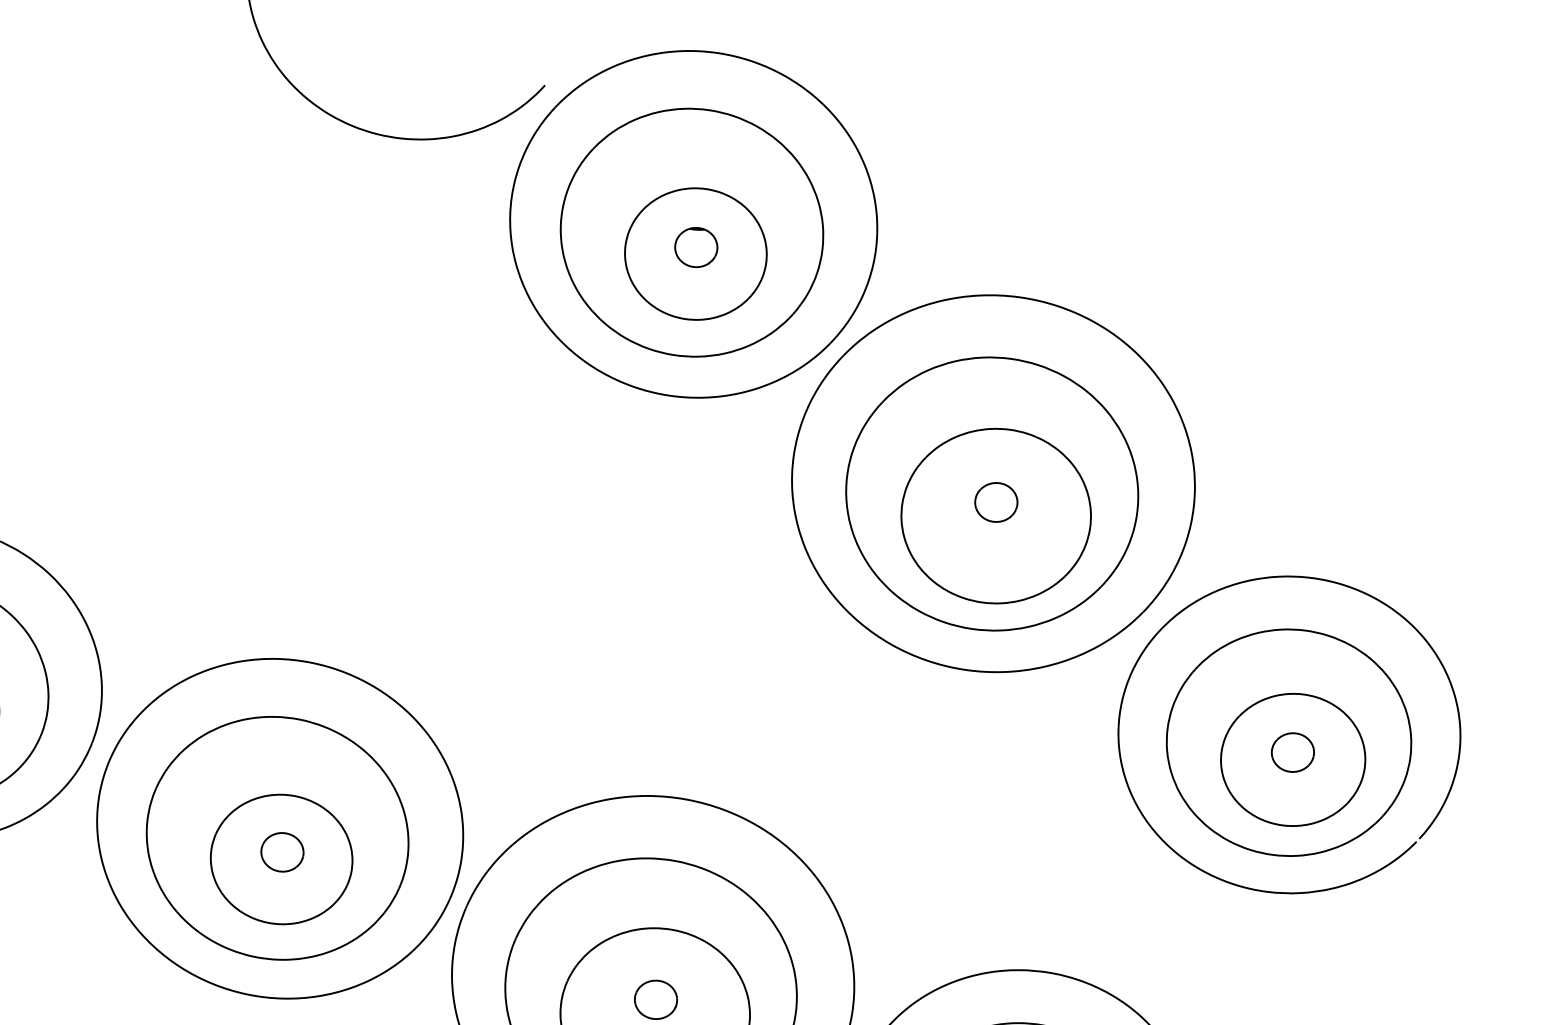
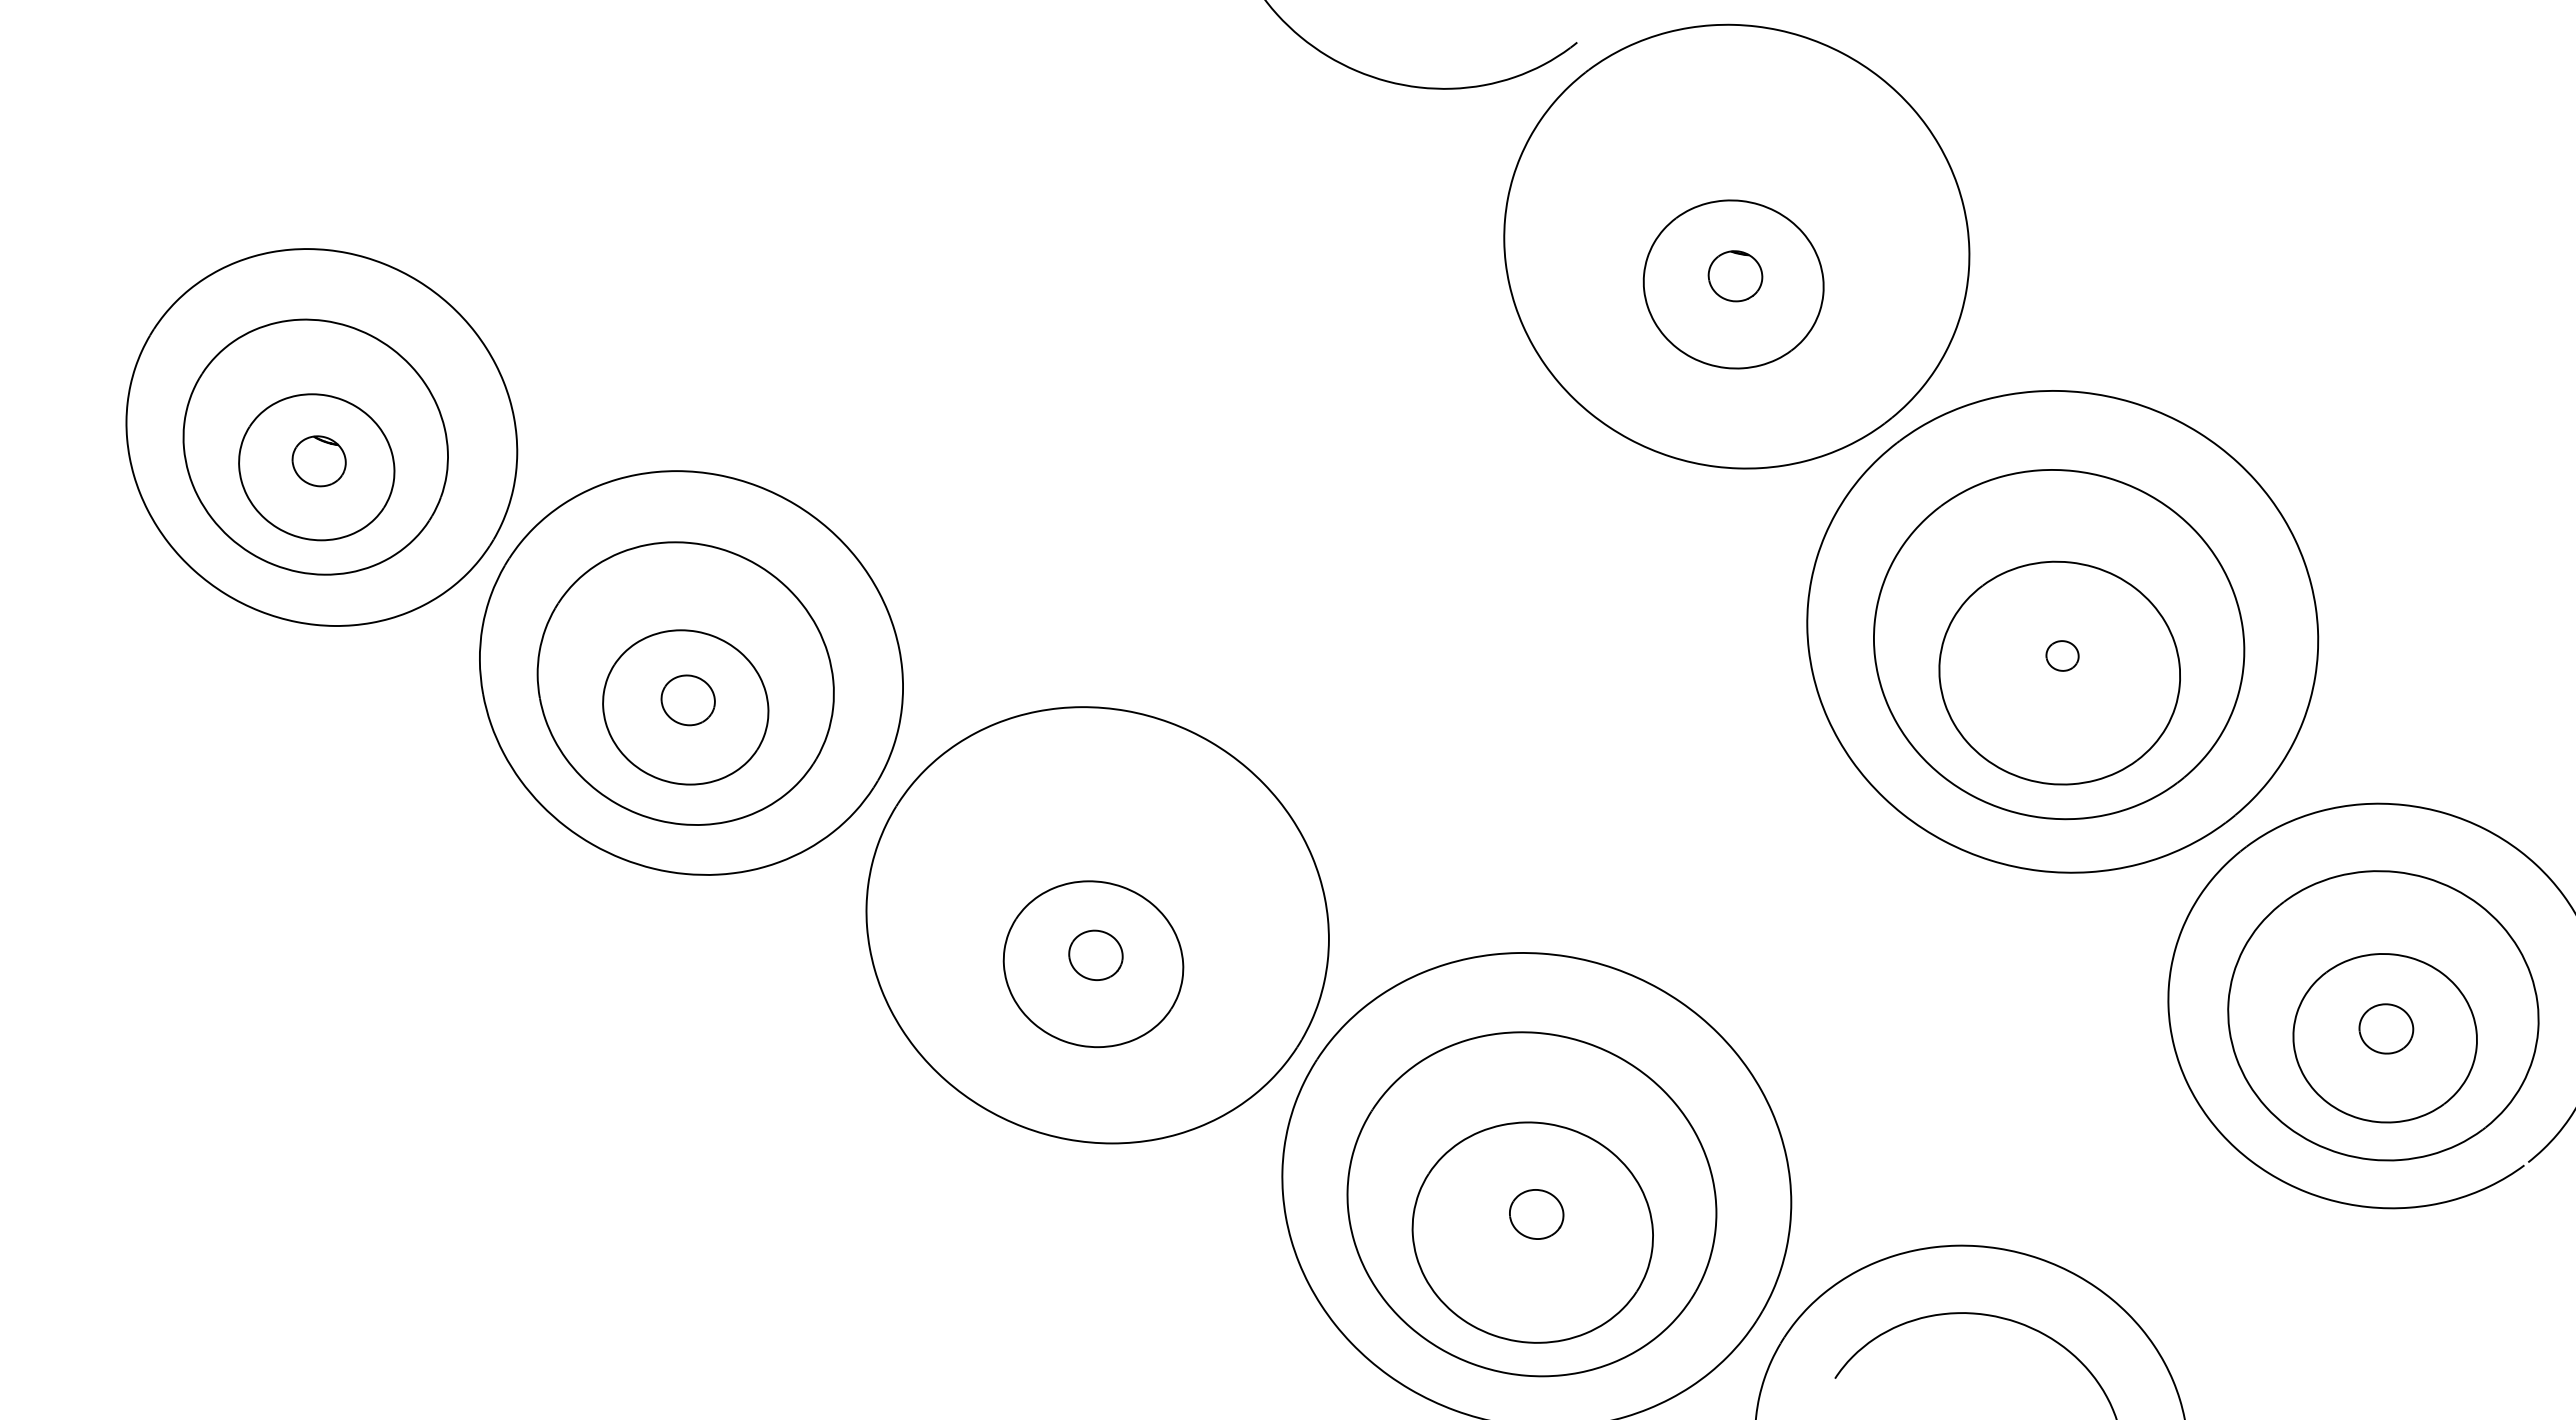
part: (691, 232) -> (1732, 256), removed
part: (996, 502) -> (2062, 655), size x0.6
part: (277, 838) -> (1092, 936), removed

